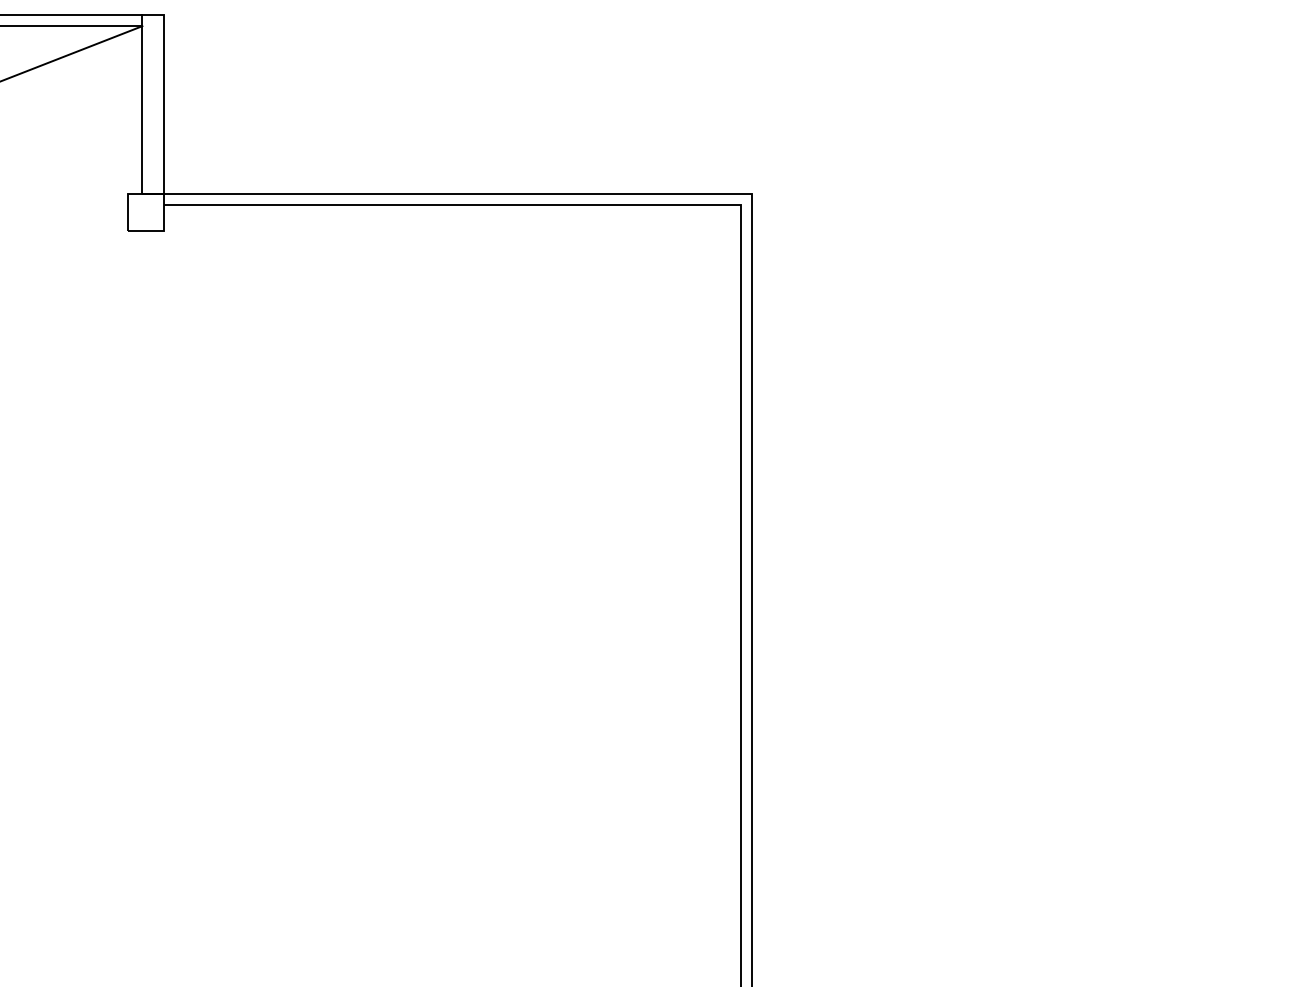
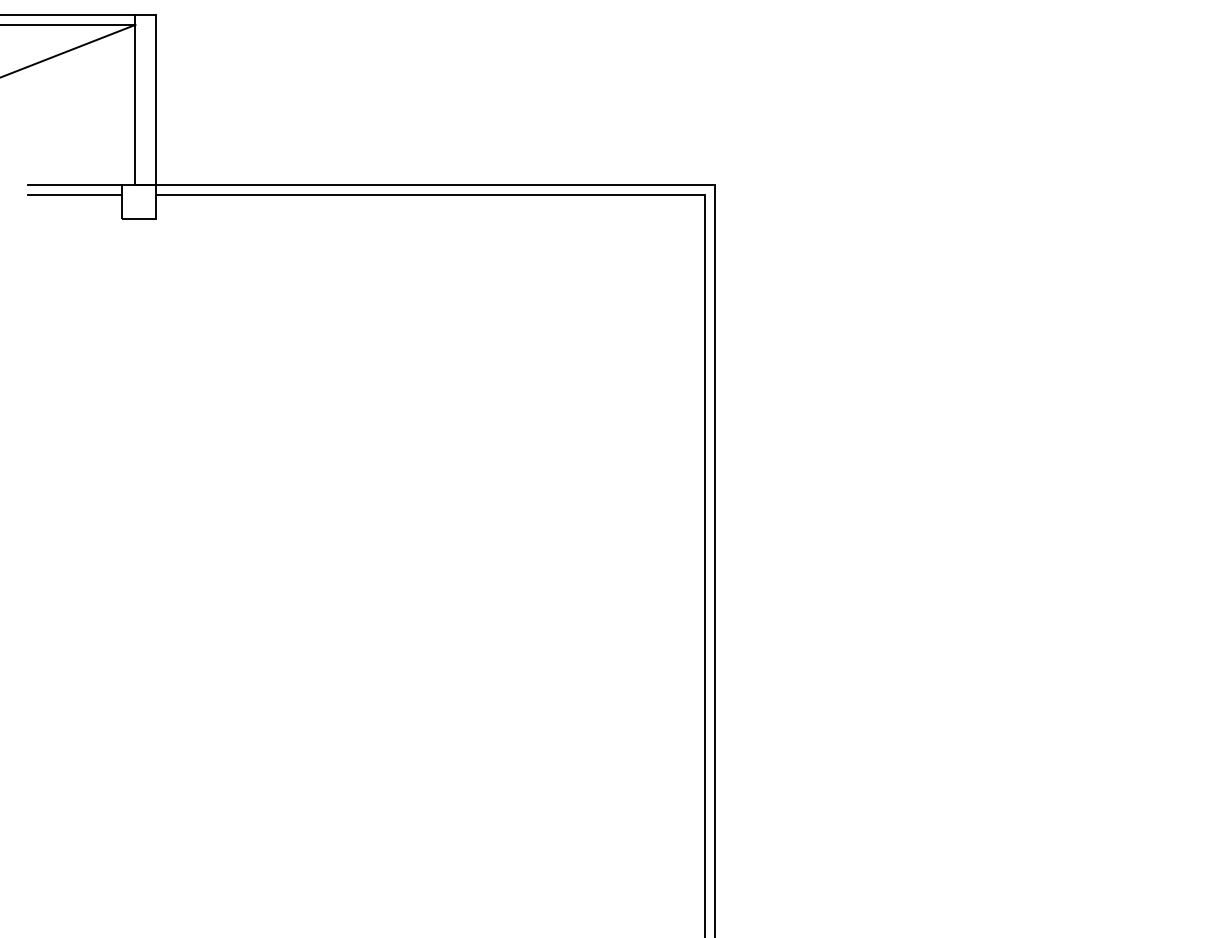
line: (78, 194) -> (74, 184), added
line: (78, 205) -> (74, 195), added

